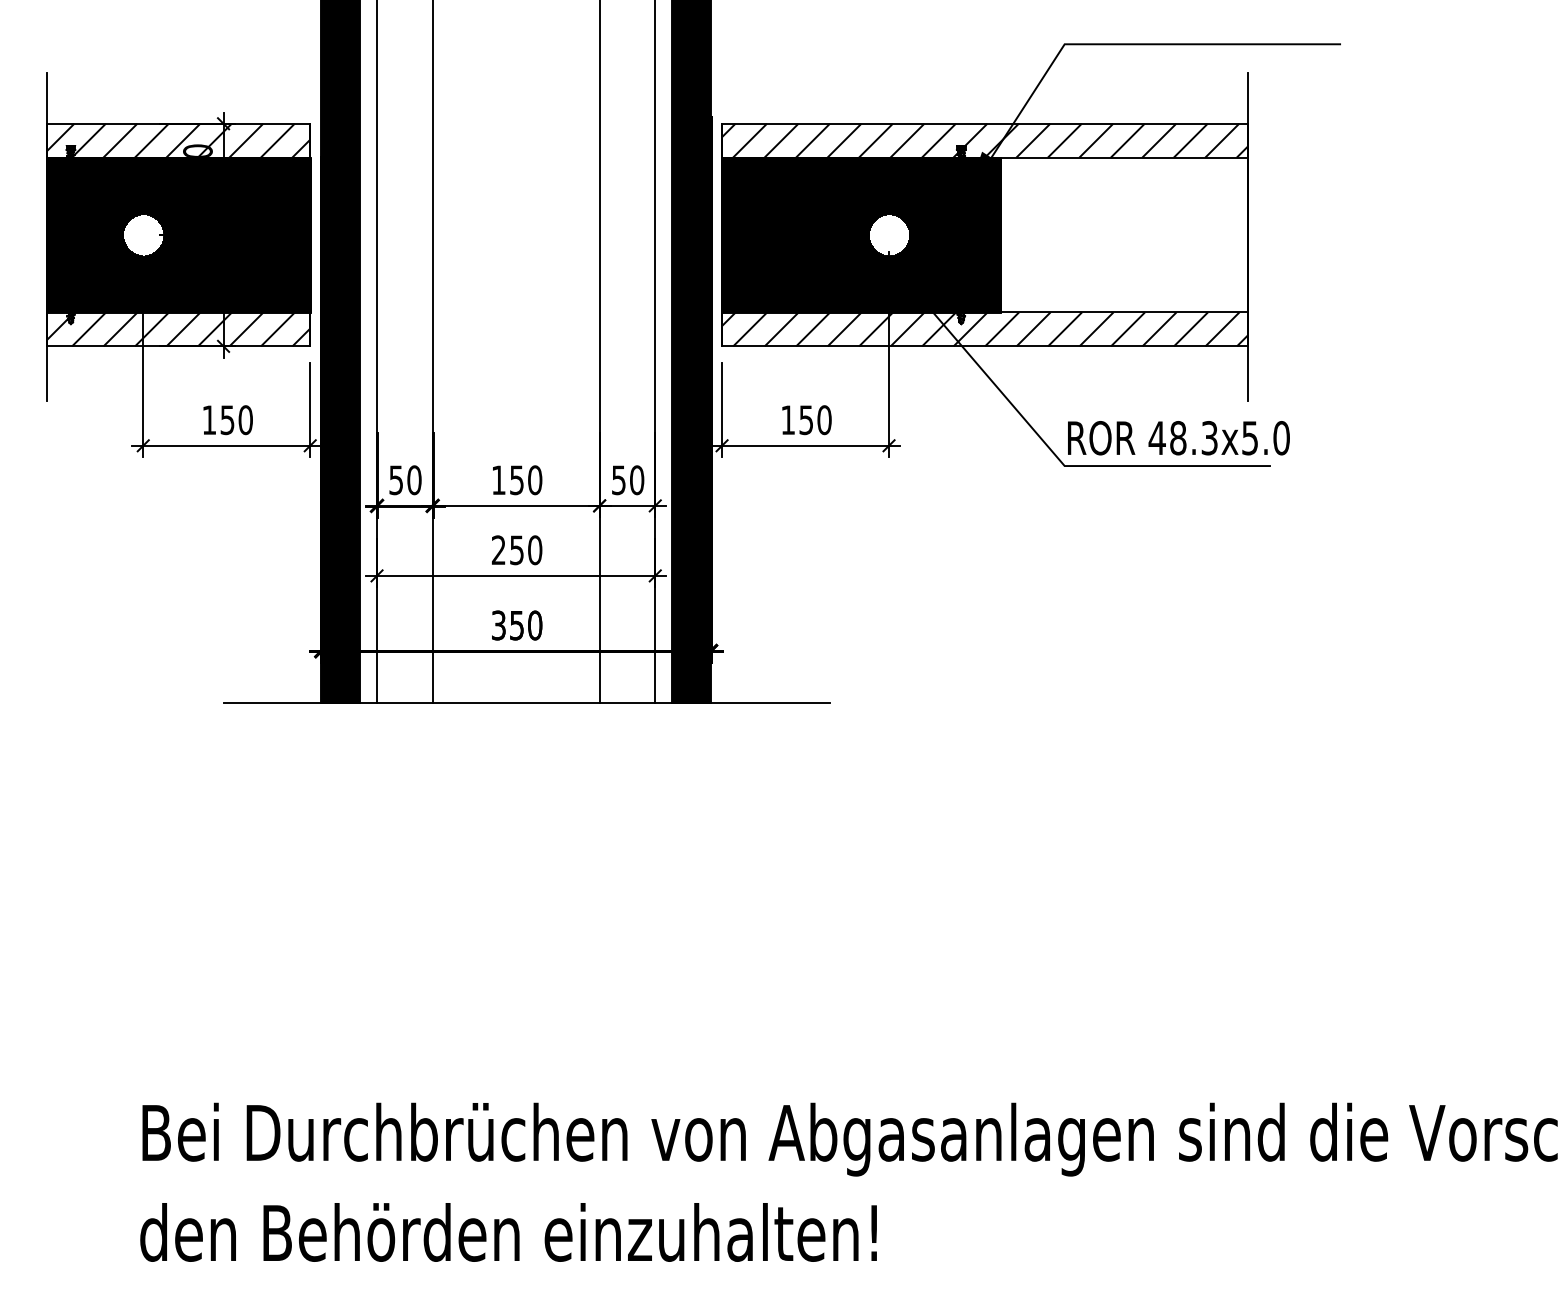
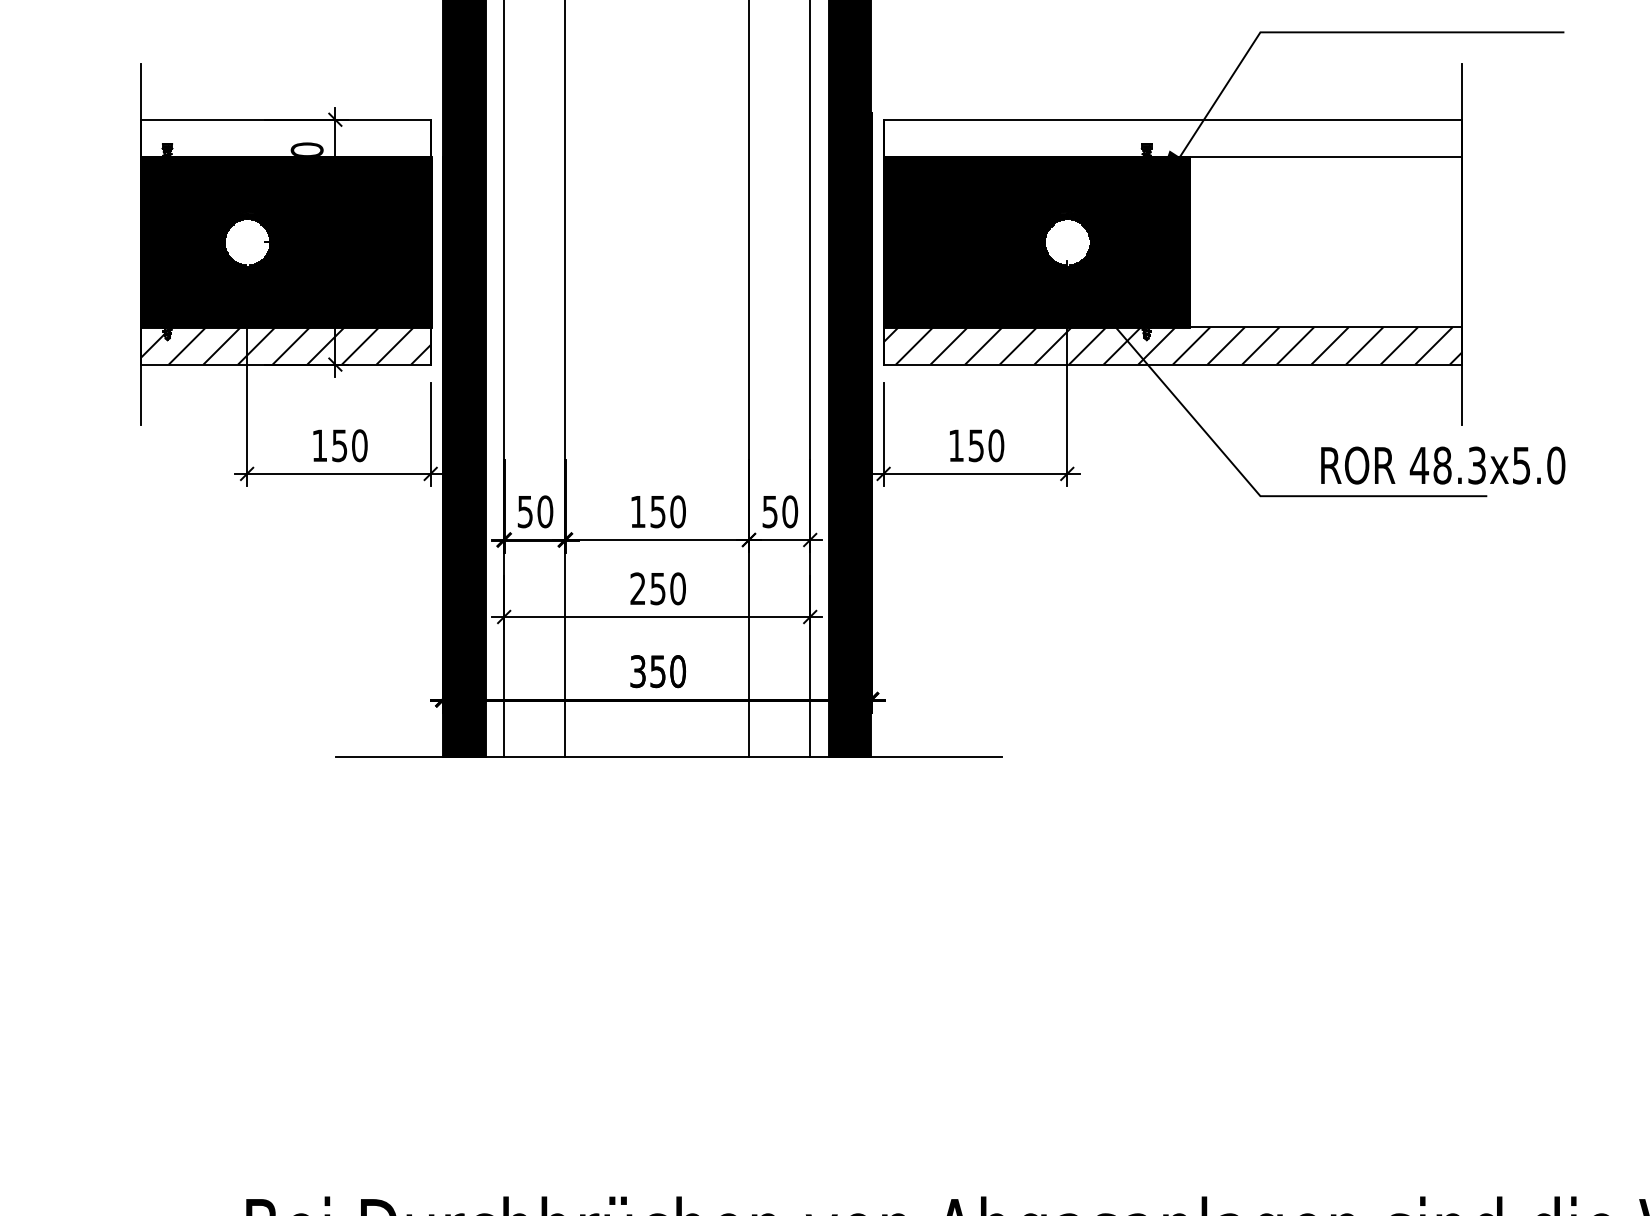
hatch: (178, 140) -> (285, 138), removed
hatch: (985, 140) -> (1173, 138), removed
text: (1178, 438) -> (1442, 465), moved

